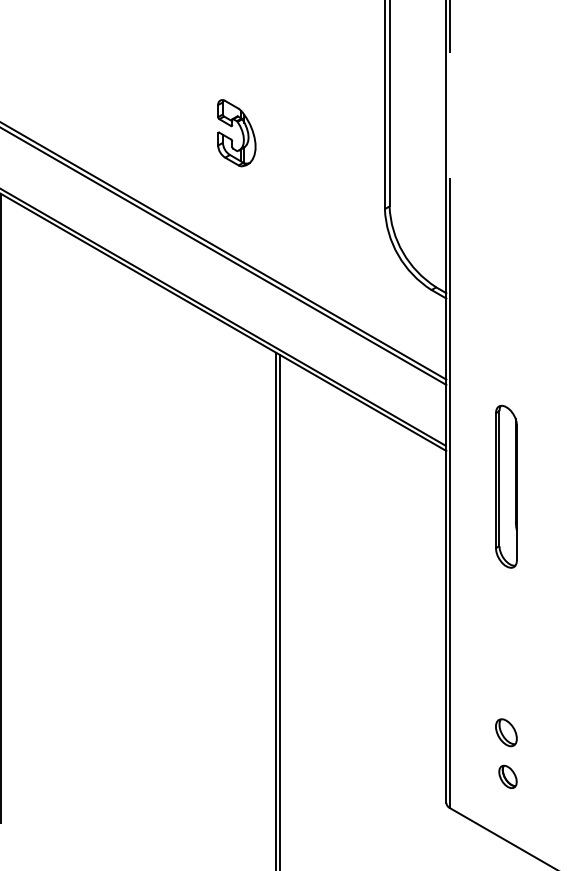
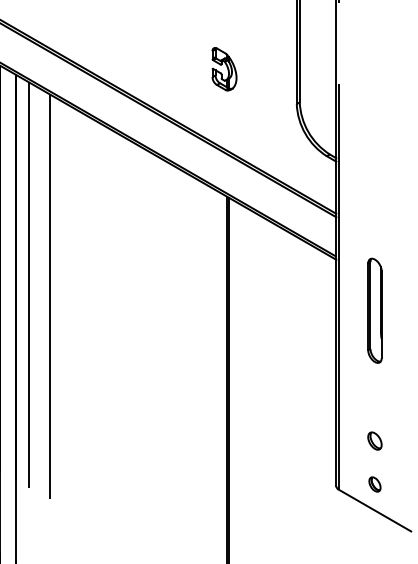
part: (236, 133) -> (224, 69), moved
part: (505, 486) -> (374, 310), moved
part: (507, 776) -> (374, 484), moved

